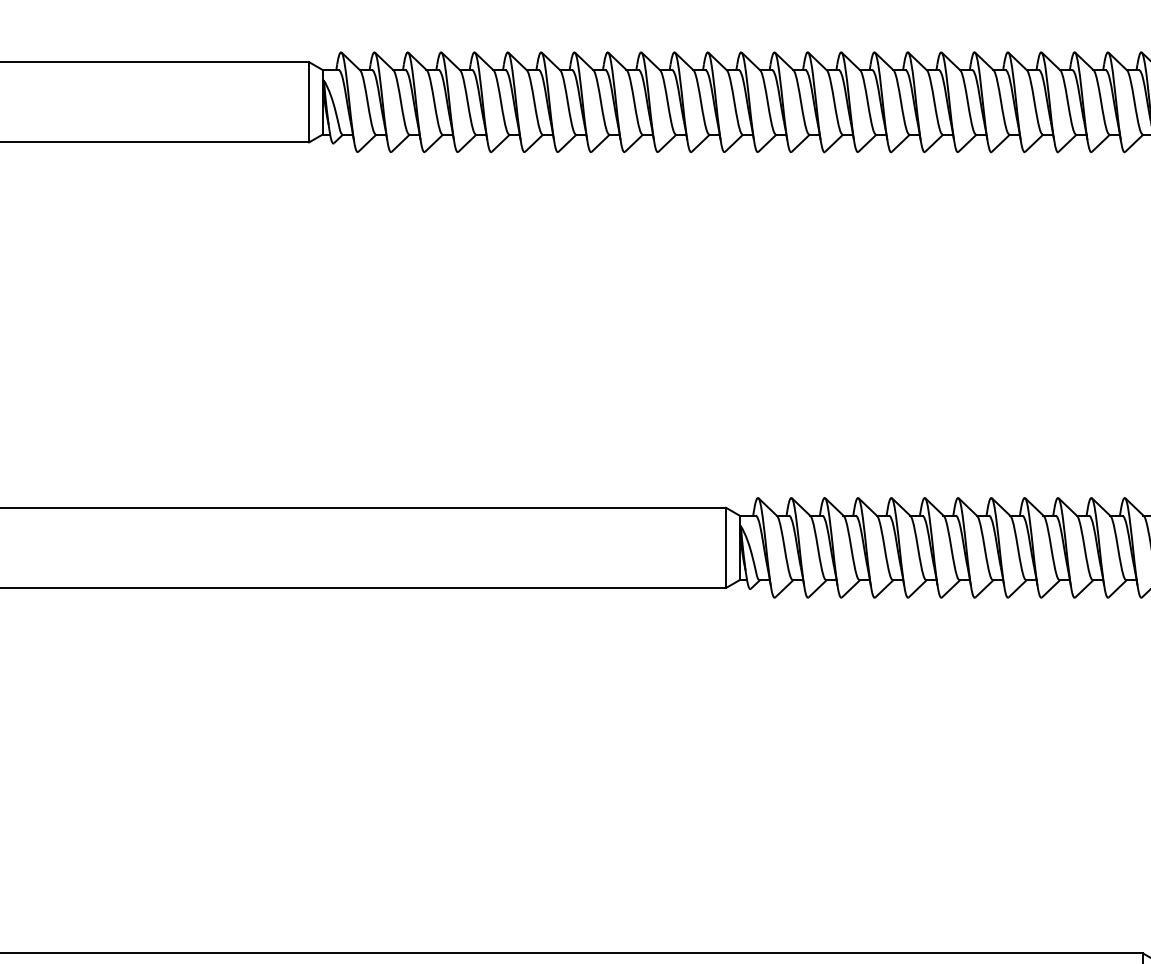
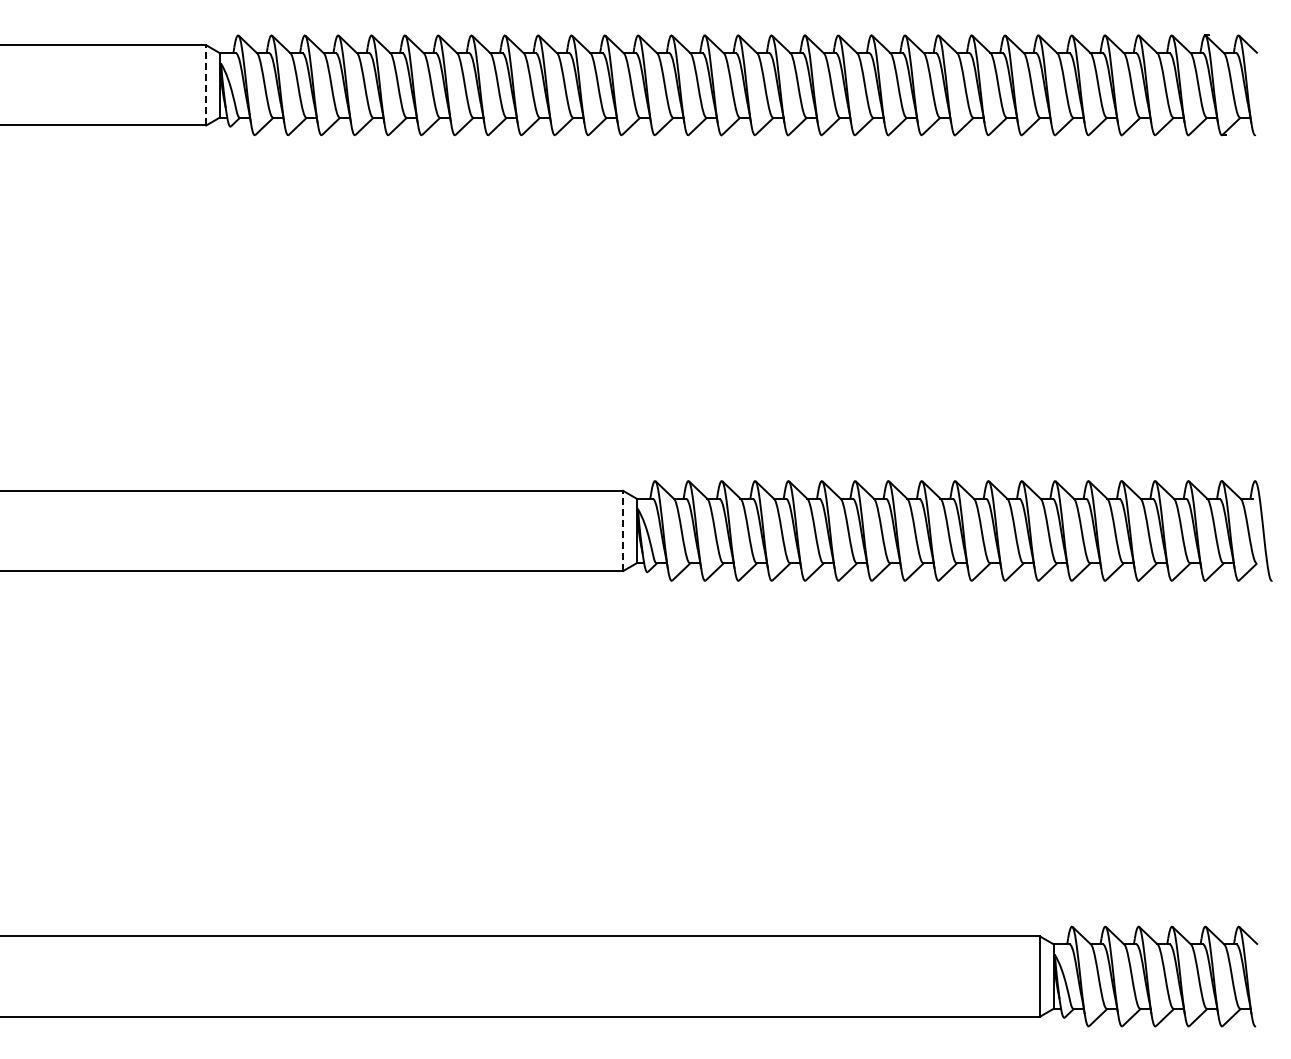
line: (309, 101) -> (206, 84), solid -> dashed
line: (726, 547) -> (623, 530), solid -> dashed

